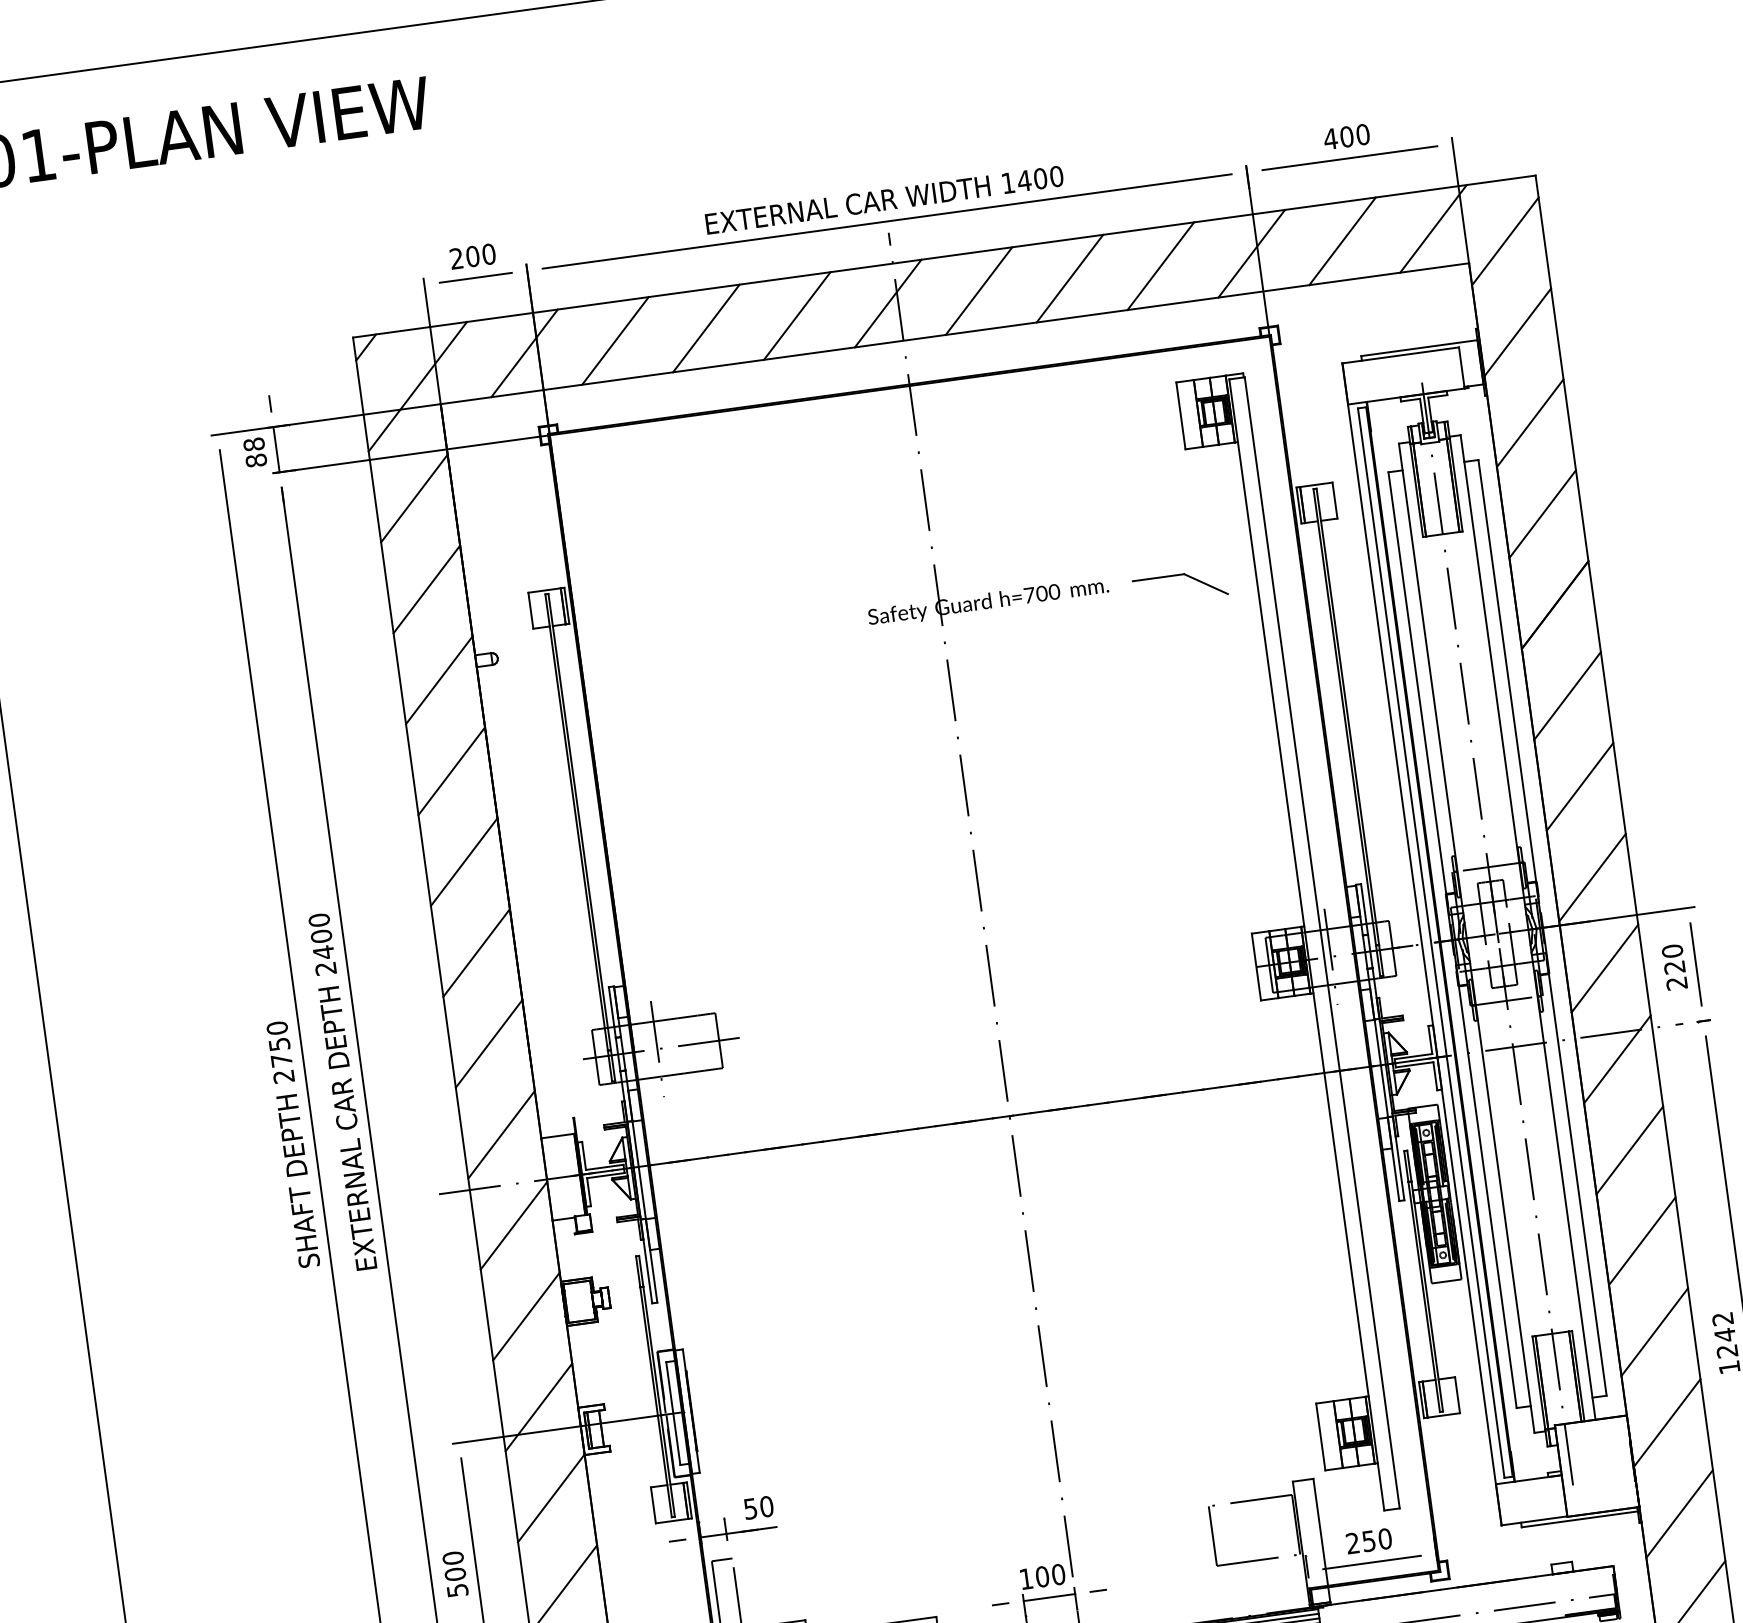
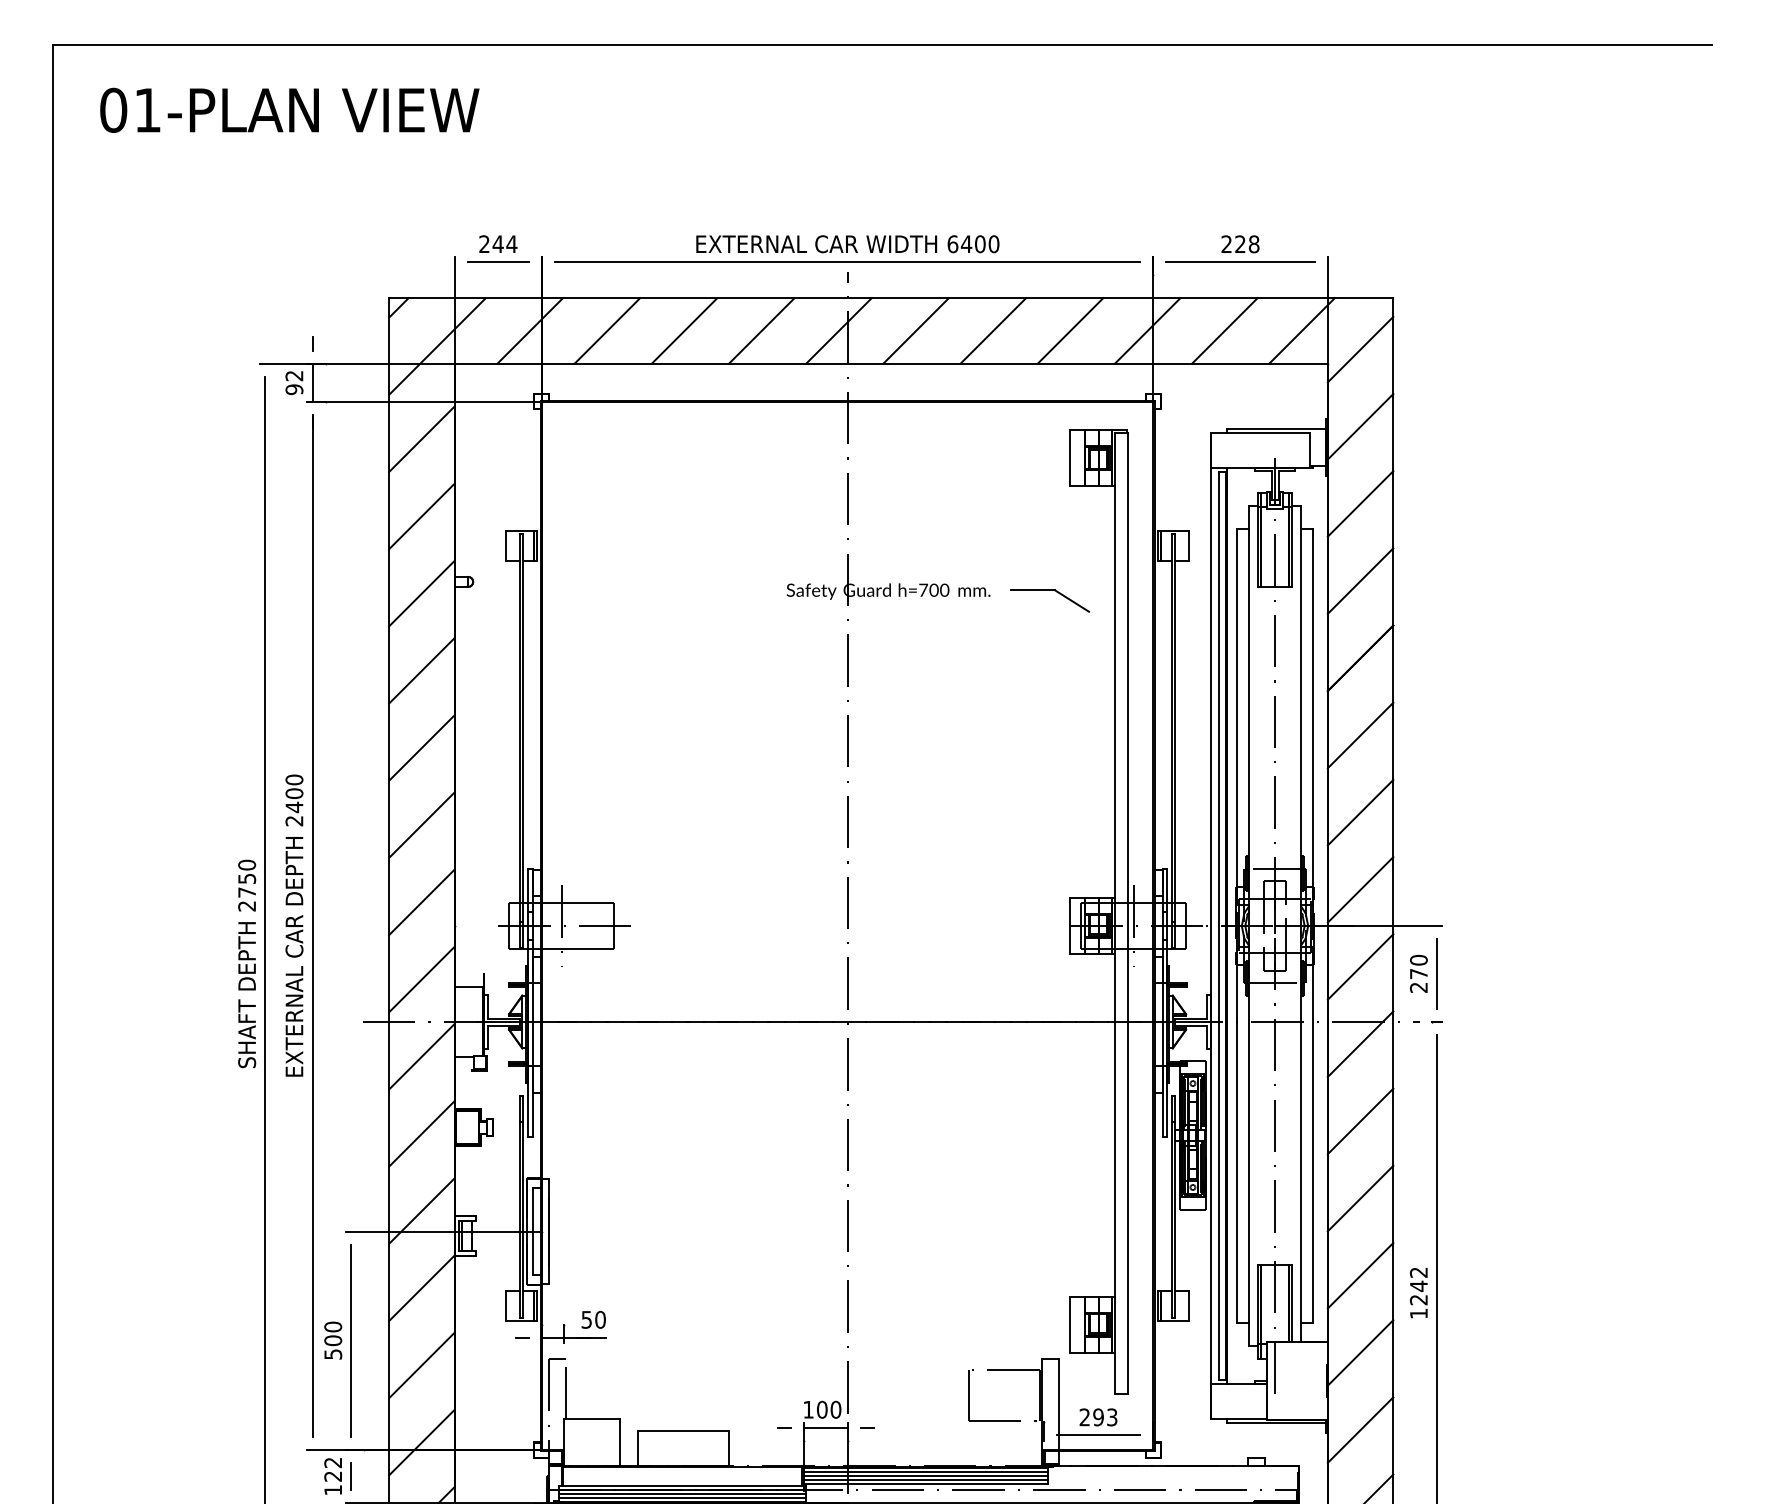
text: (1346, 137) -> (1240, 244), 400 -> 228
text: (1007, 183) -> (952, 244), 1400 -> 6400
text: (480, 255) -> (504, 244), 200 -> 244
text: (255, 452) -> (294, 382), 88 -> 92
text: (1674, 968) -> (1418, 974), 220 -> 270
text: (1377, 1540) -> (1105, 1417), 250 -> 293

